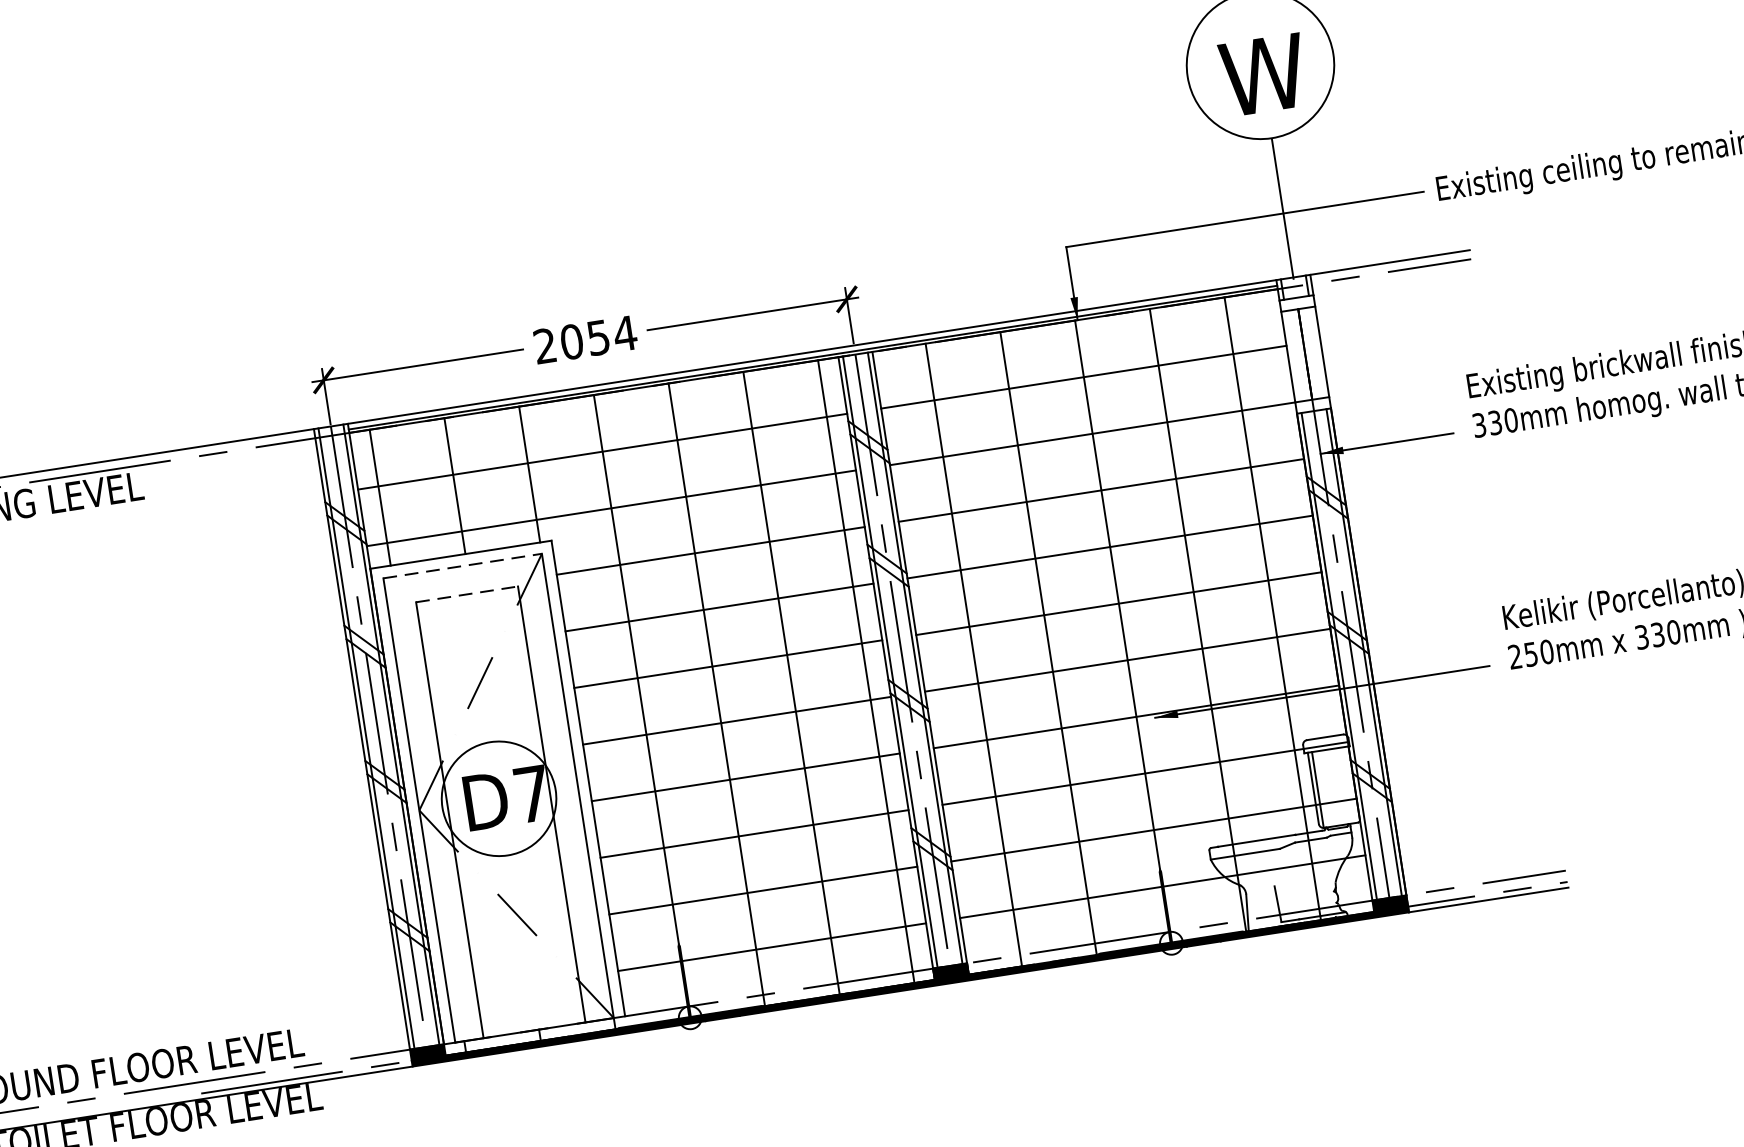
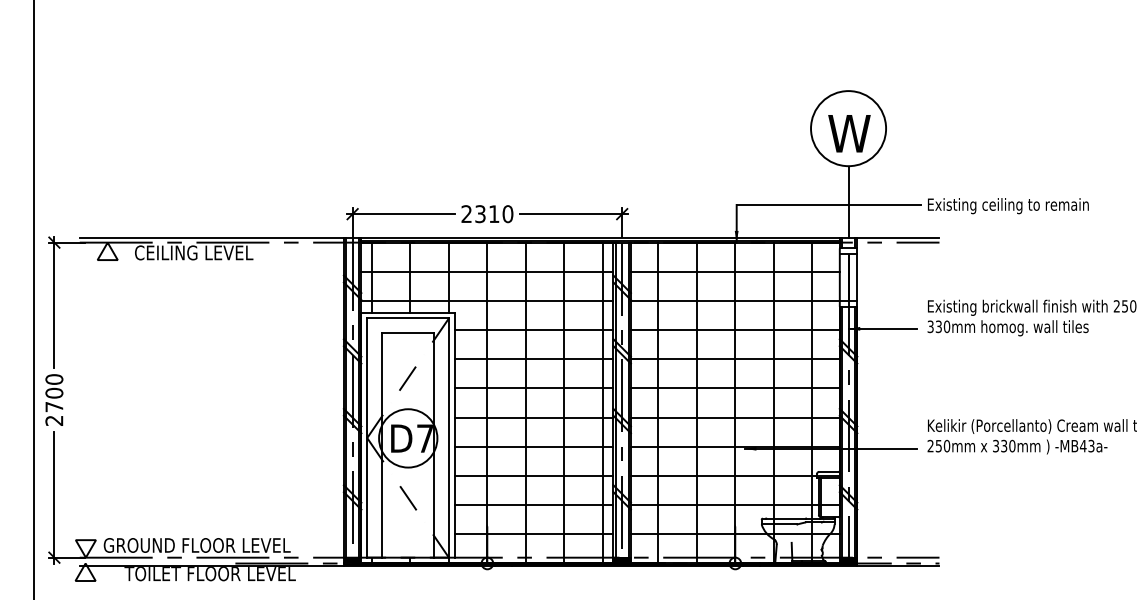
text: (599, 338) -> (494, 214), 2054 -> 2310
line: (463, 566) -> (408, 318), dashed -> solid
line: (468, 595) -> (408, 333), dashed -> solid

